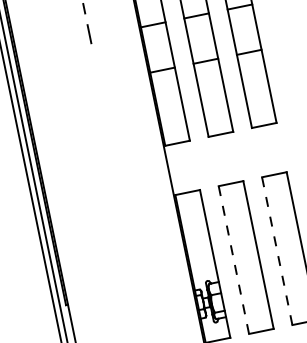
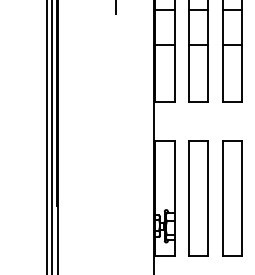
line: (276, 251) -> (222, 198), dashed -> solid
line: (234, 260) -> (189, 198), dashed -> solid

